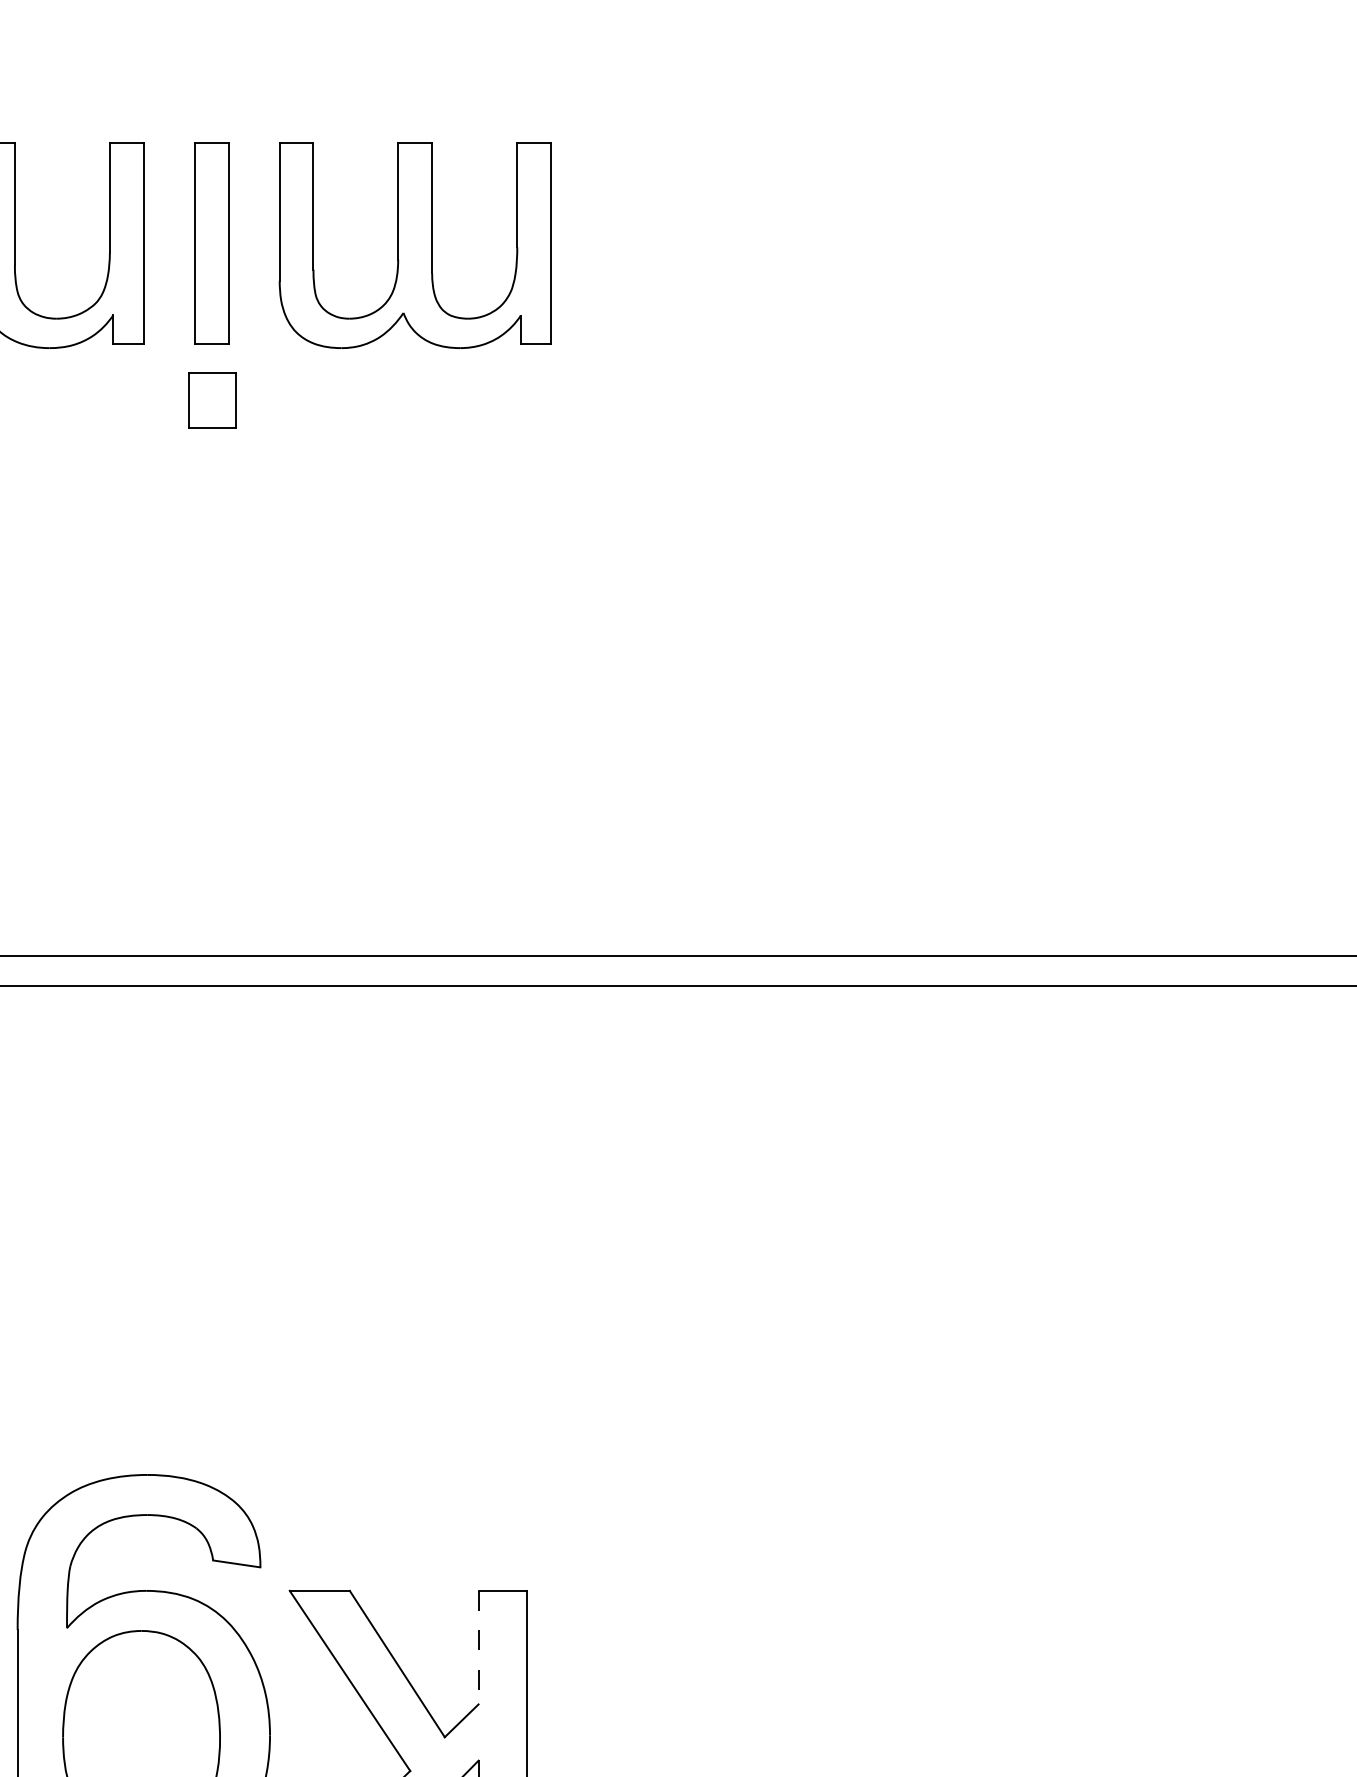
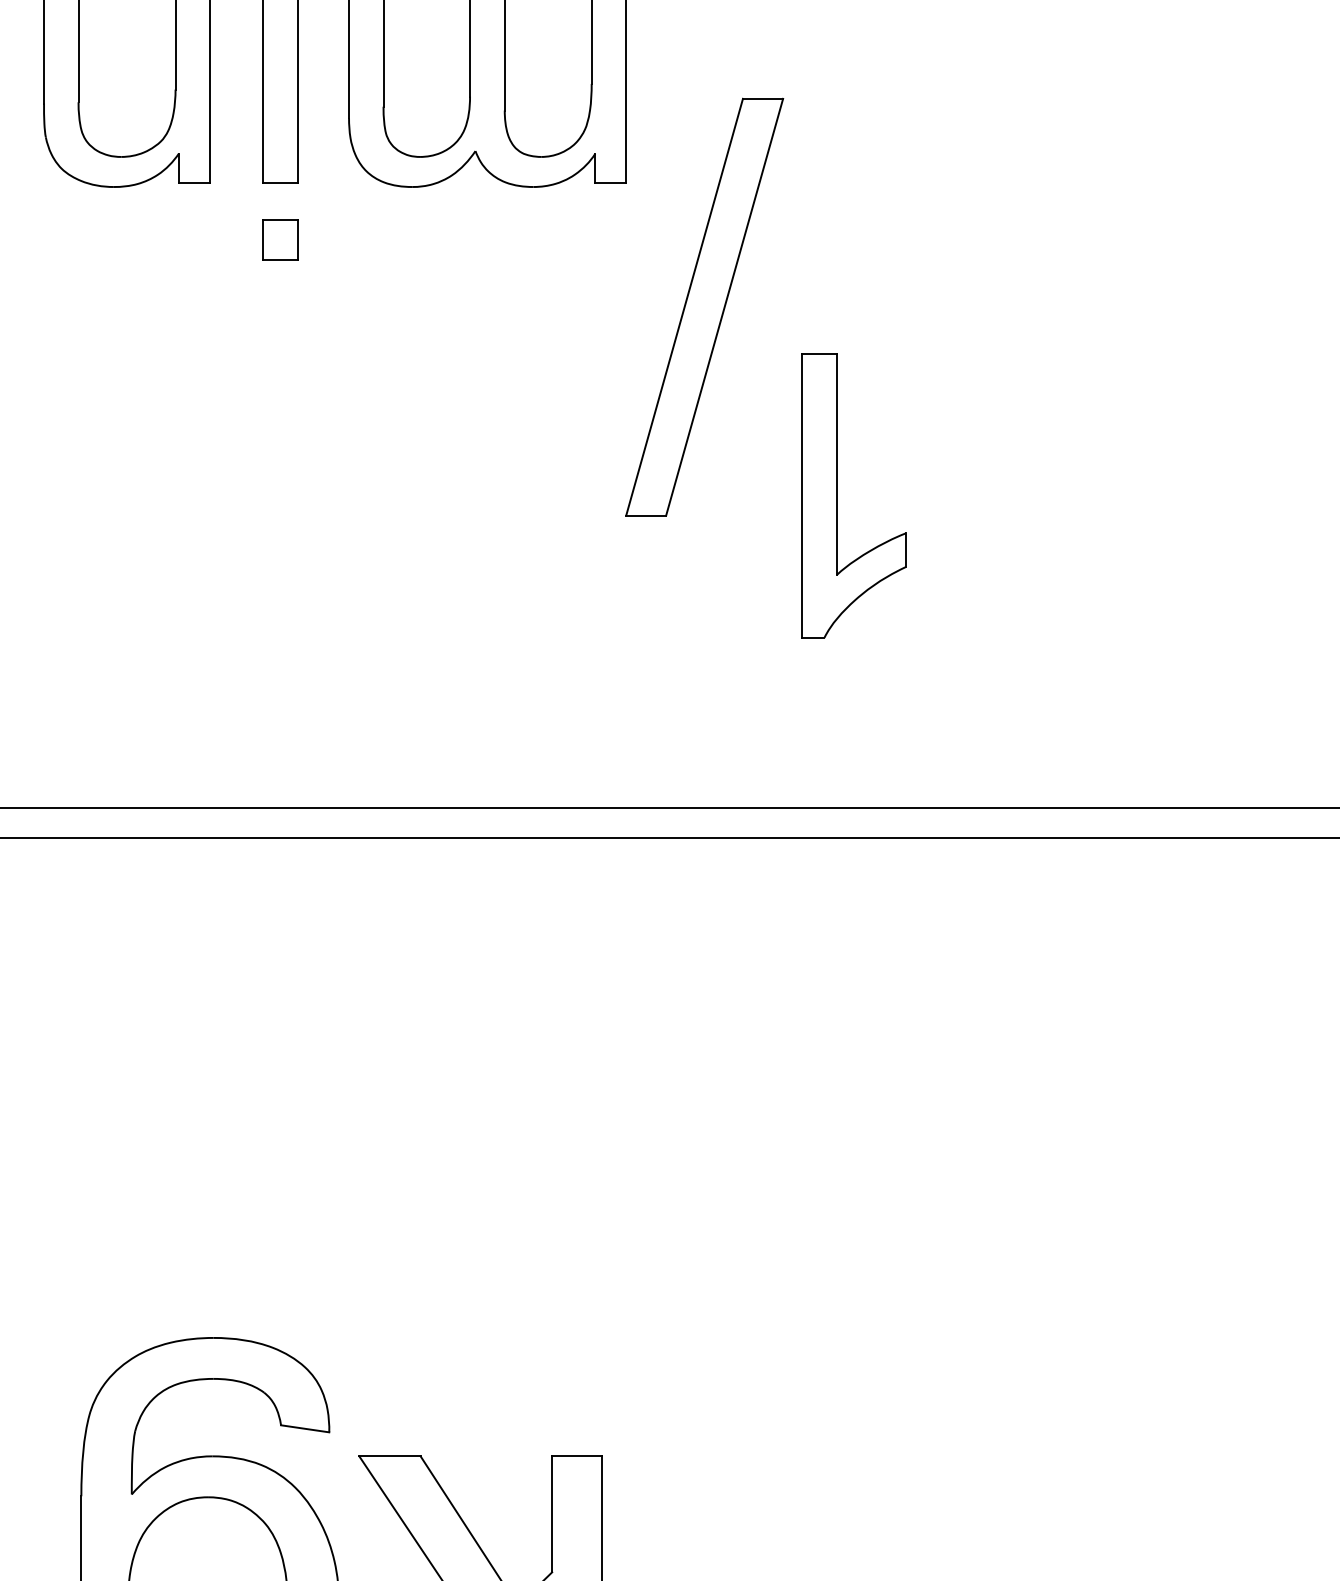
part: (211, 400) -> (279, 240), size x0.71
part: (627, 465) -> (704, 306), added
part: (757, 650) -> (837, 495), added
line: (478, 1647) -> (552, 1514), dashed -> solid

